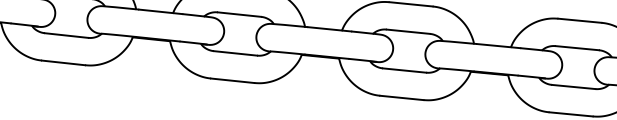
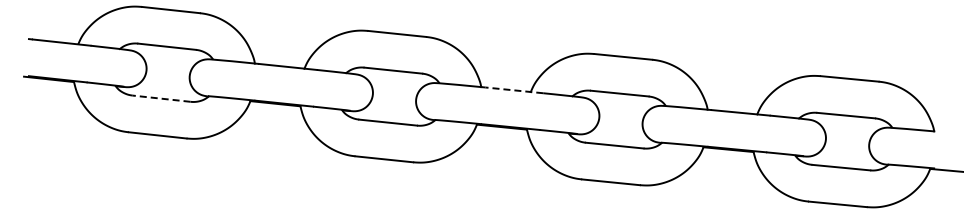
line: (329, 29) -> (513, 90), solid -> dashed
line: (66, 35) -> (161, 98), solid -> dashed

